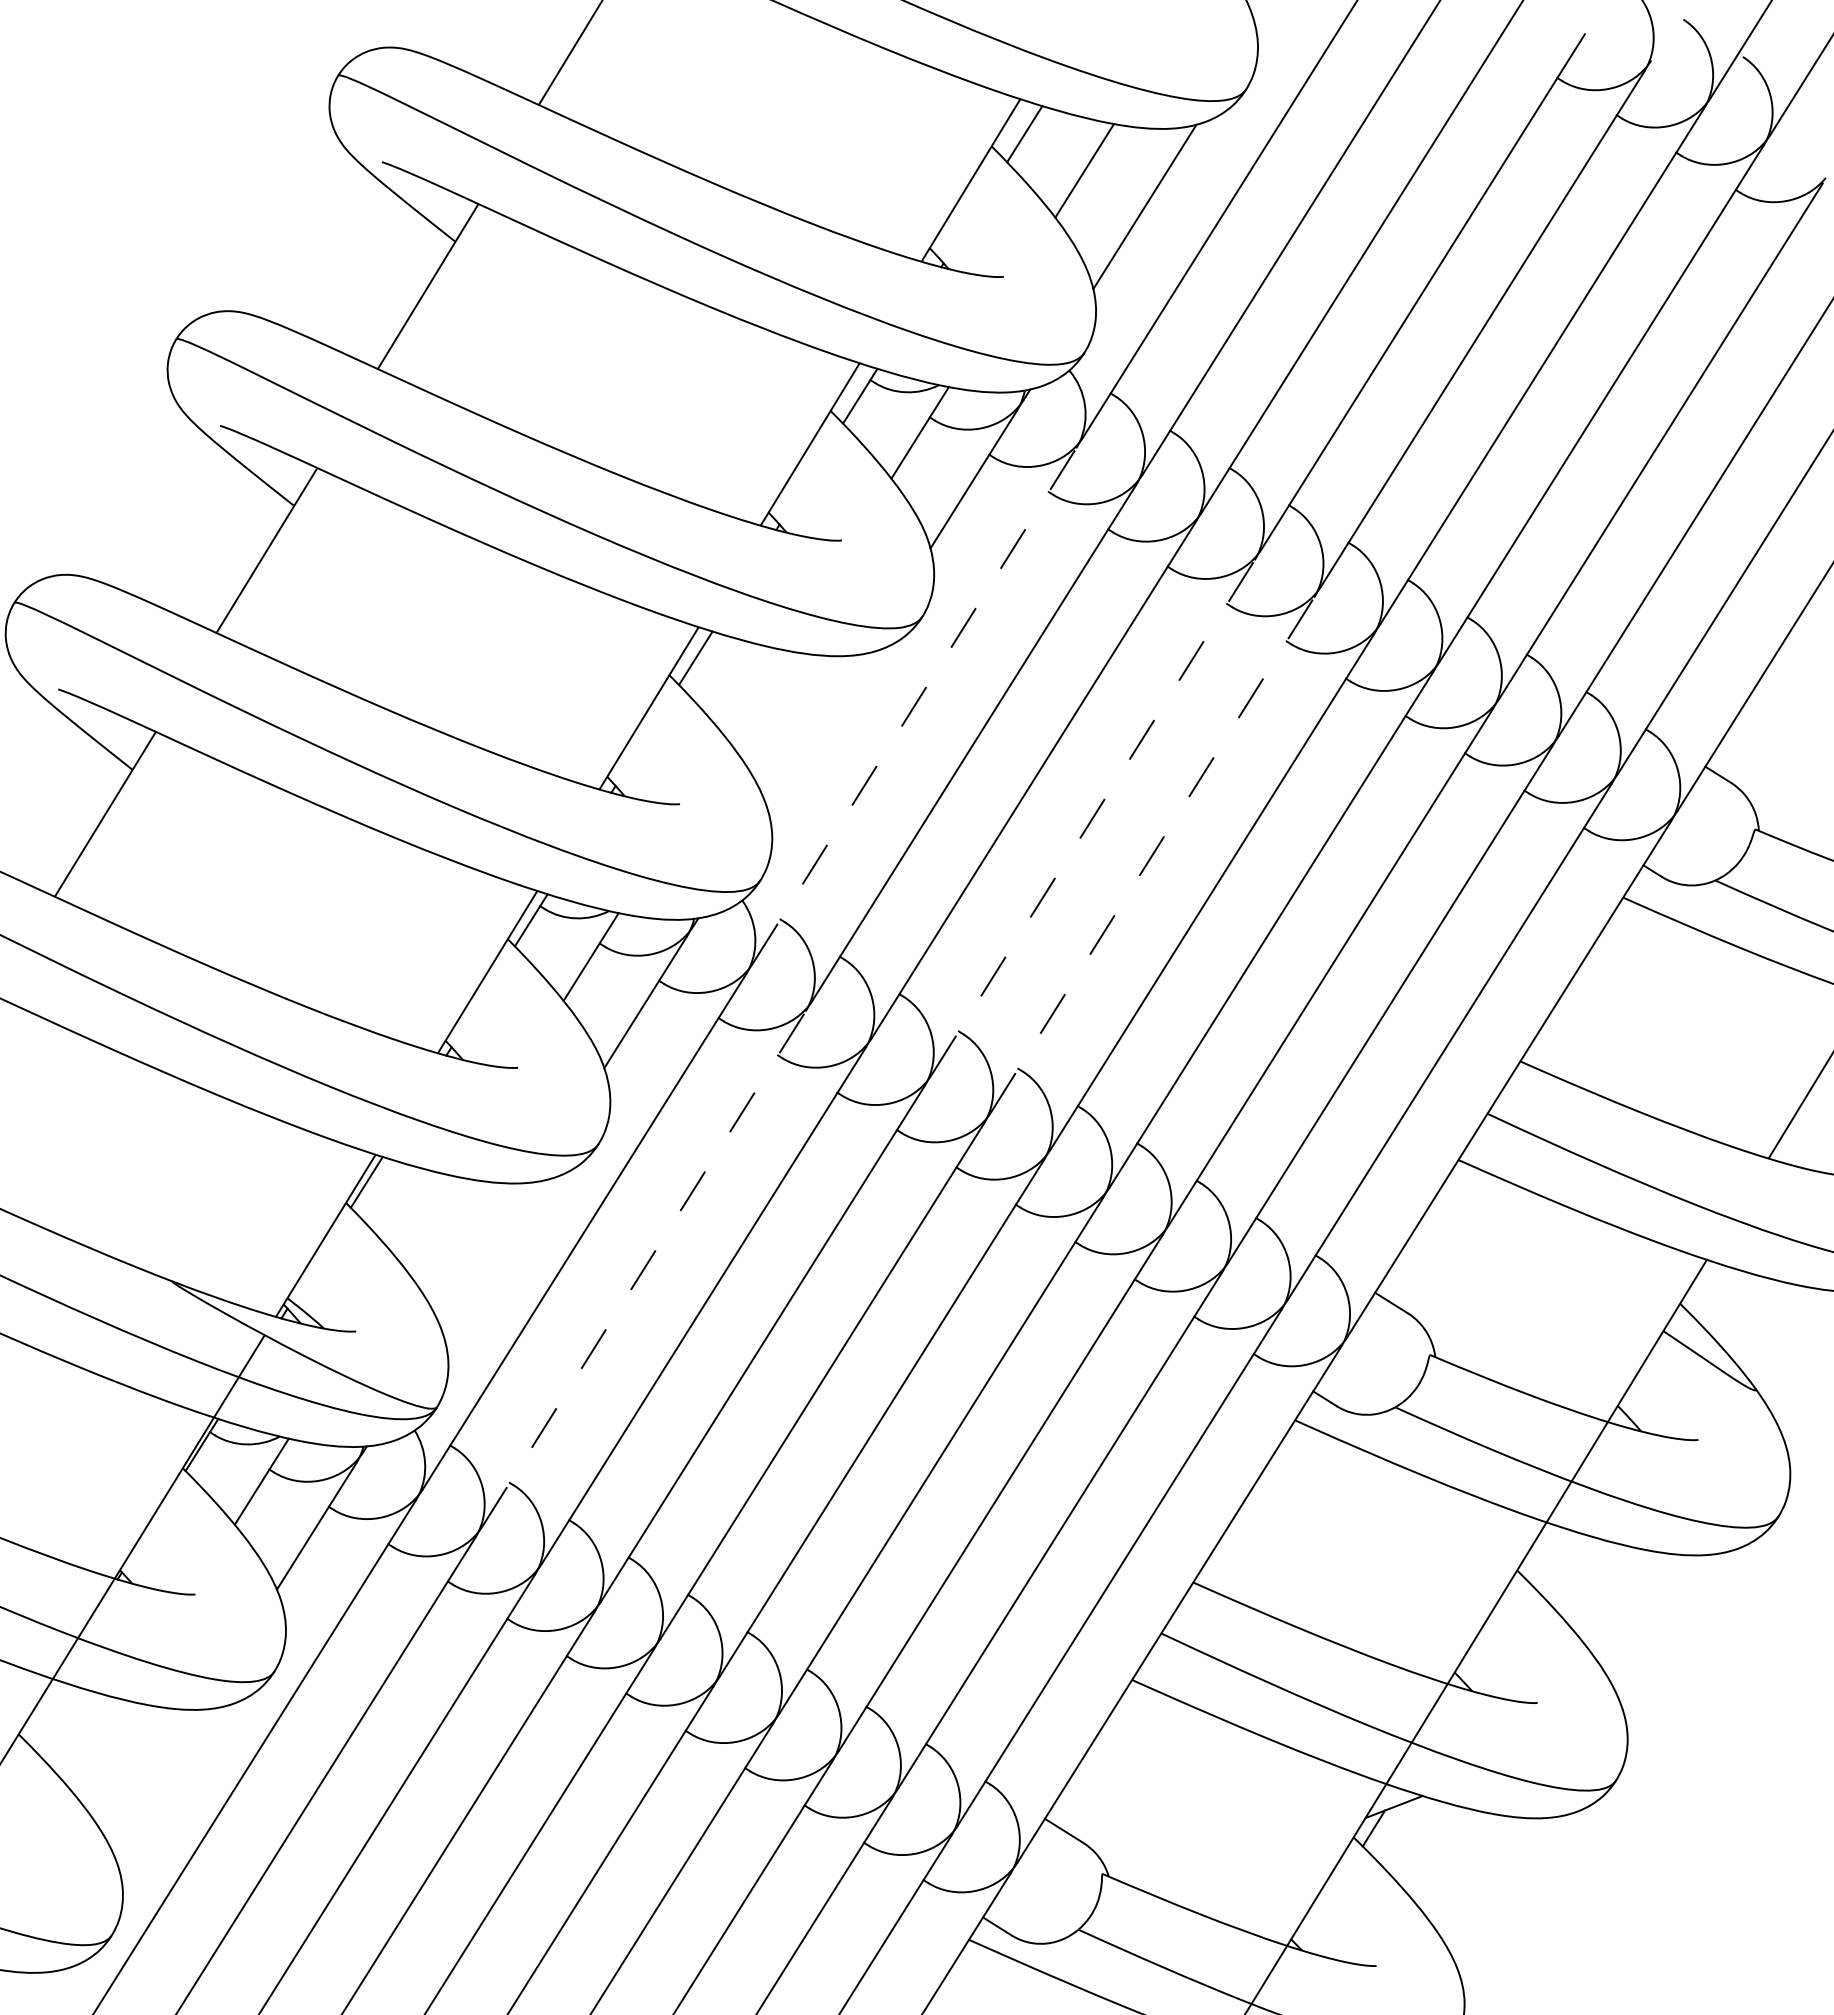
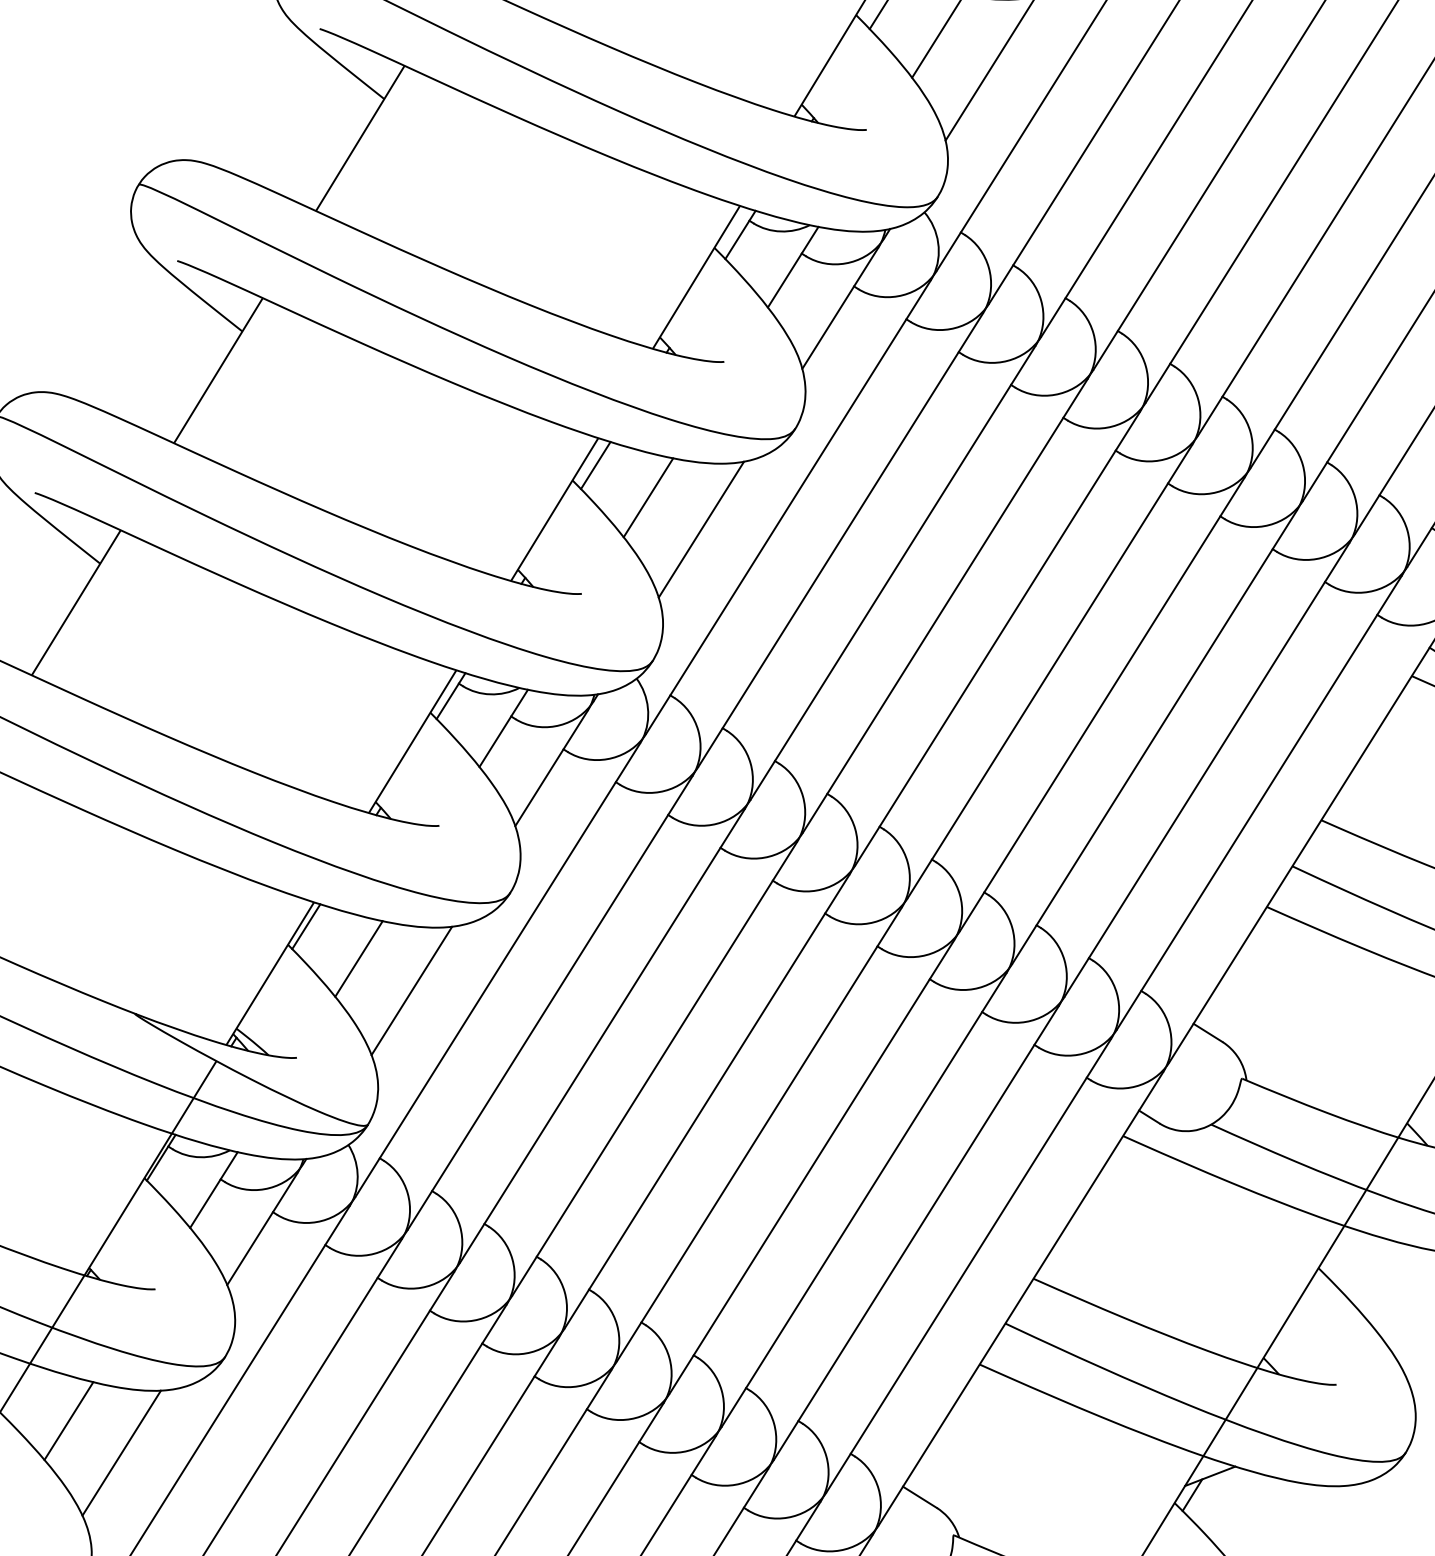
line: (755, 694) -> (648, 497), added
line: (914, 705) -> (788, 507), dashed -> solid
line: (815, 731) -> (701, 529), added
line: (1093, 817) -> (945, 605), dashed -> solid
line: (1152, 855) -> (997, 639), dashed -> solid
line: (426, 1219) -> (358, 959), added
line: (486, 1255) -> (411, 991), added
line: (643, 1269) -> (549, 1003), dashed -> solid
line: (96, 1744) -> (68, 1421), added
line: (156, 1780) -> (121, 1452), added

